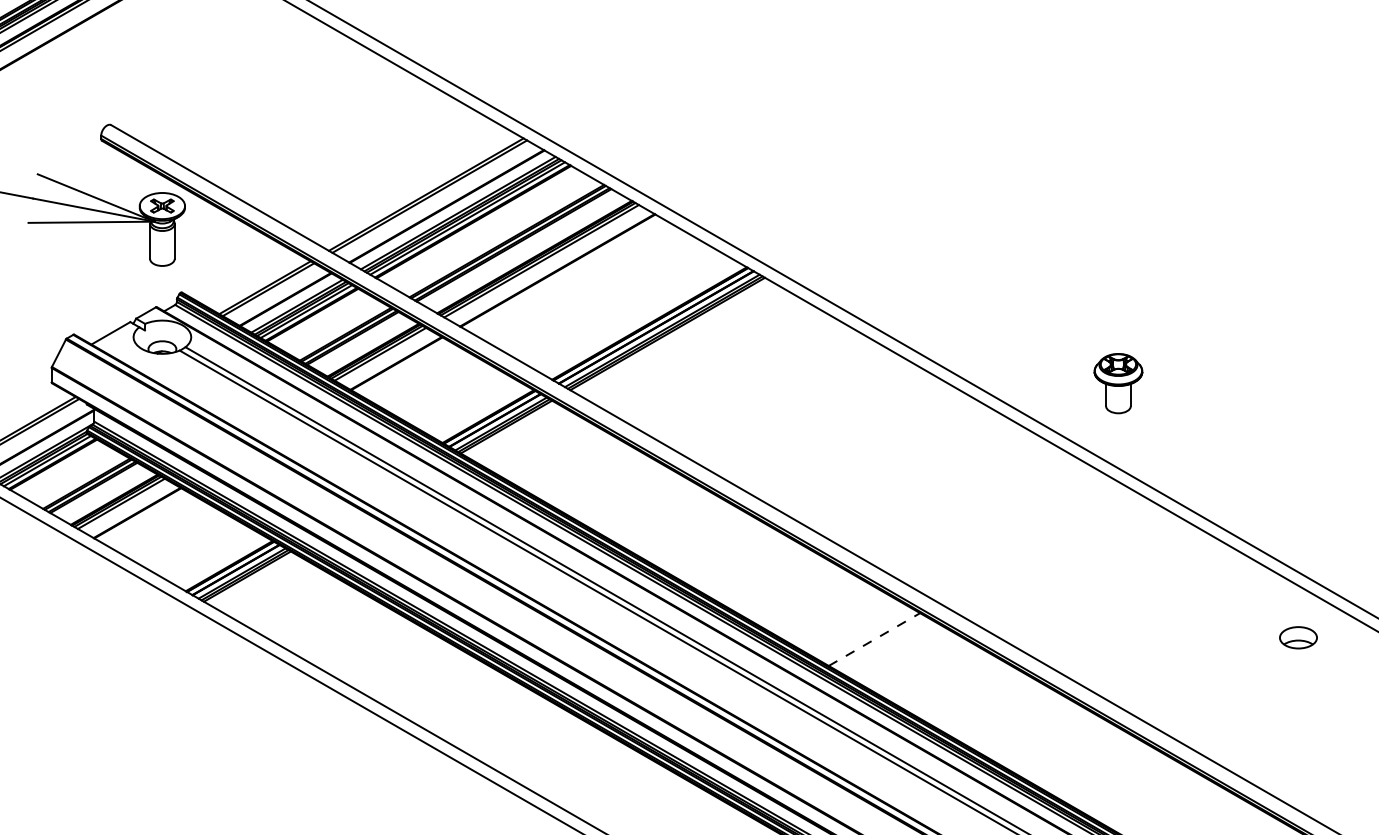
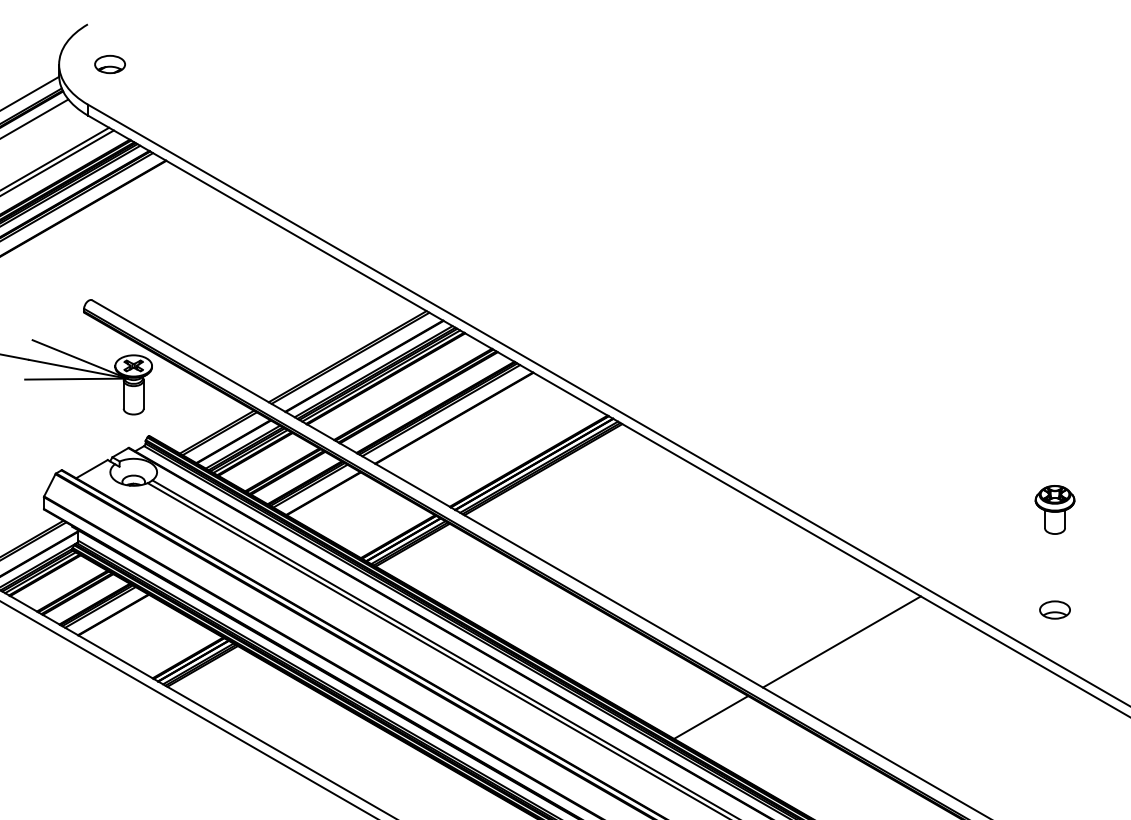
part: (1117, 383) -> (1054, 509), moved
line: (1035, 545) -> (841, 641), added
part: (1297, 637) -> (1054, 609), moved
line: (874, 639) -> (711, 717), dashed -> solid

